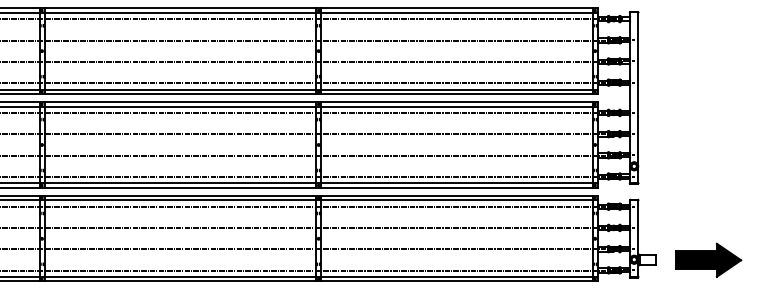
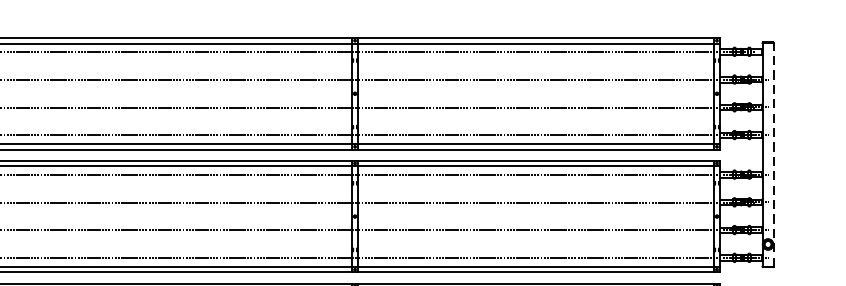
line: (638, 97) -> (773, 154), solid -> dashed

